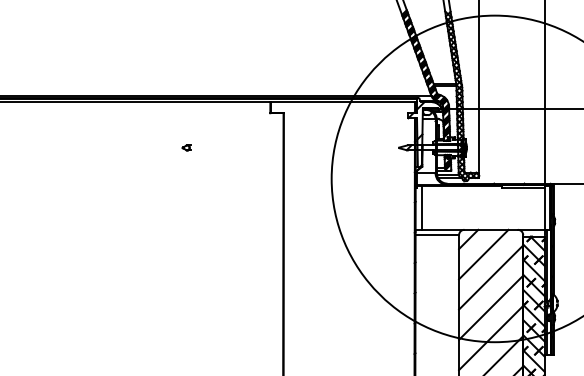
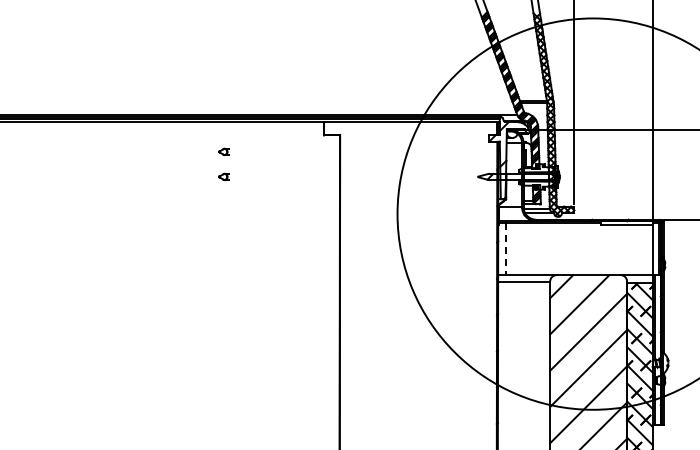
part: (186, 126) -> (223, 151), added
line: (421, 208) -> (505, 249), solid -> dashed

